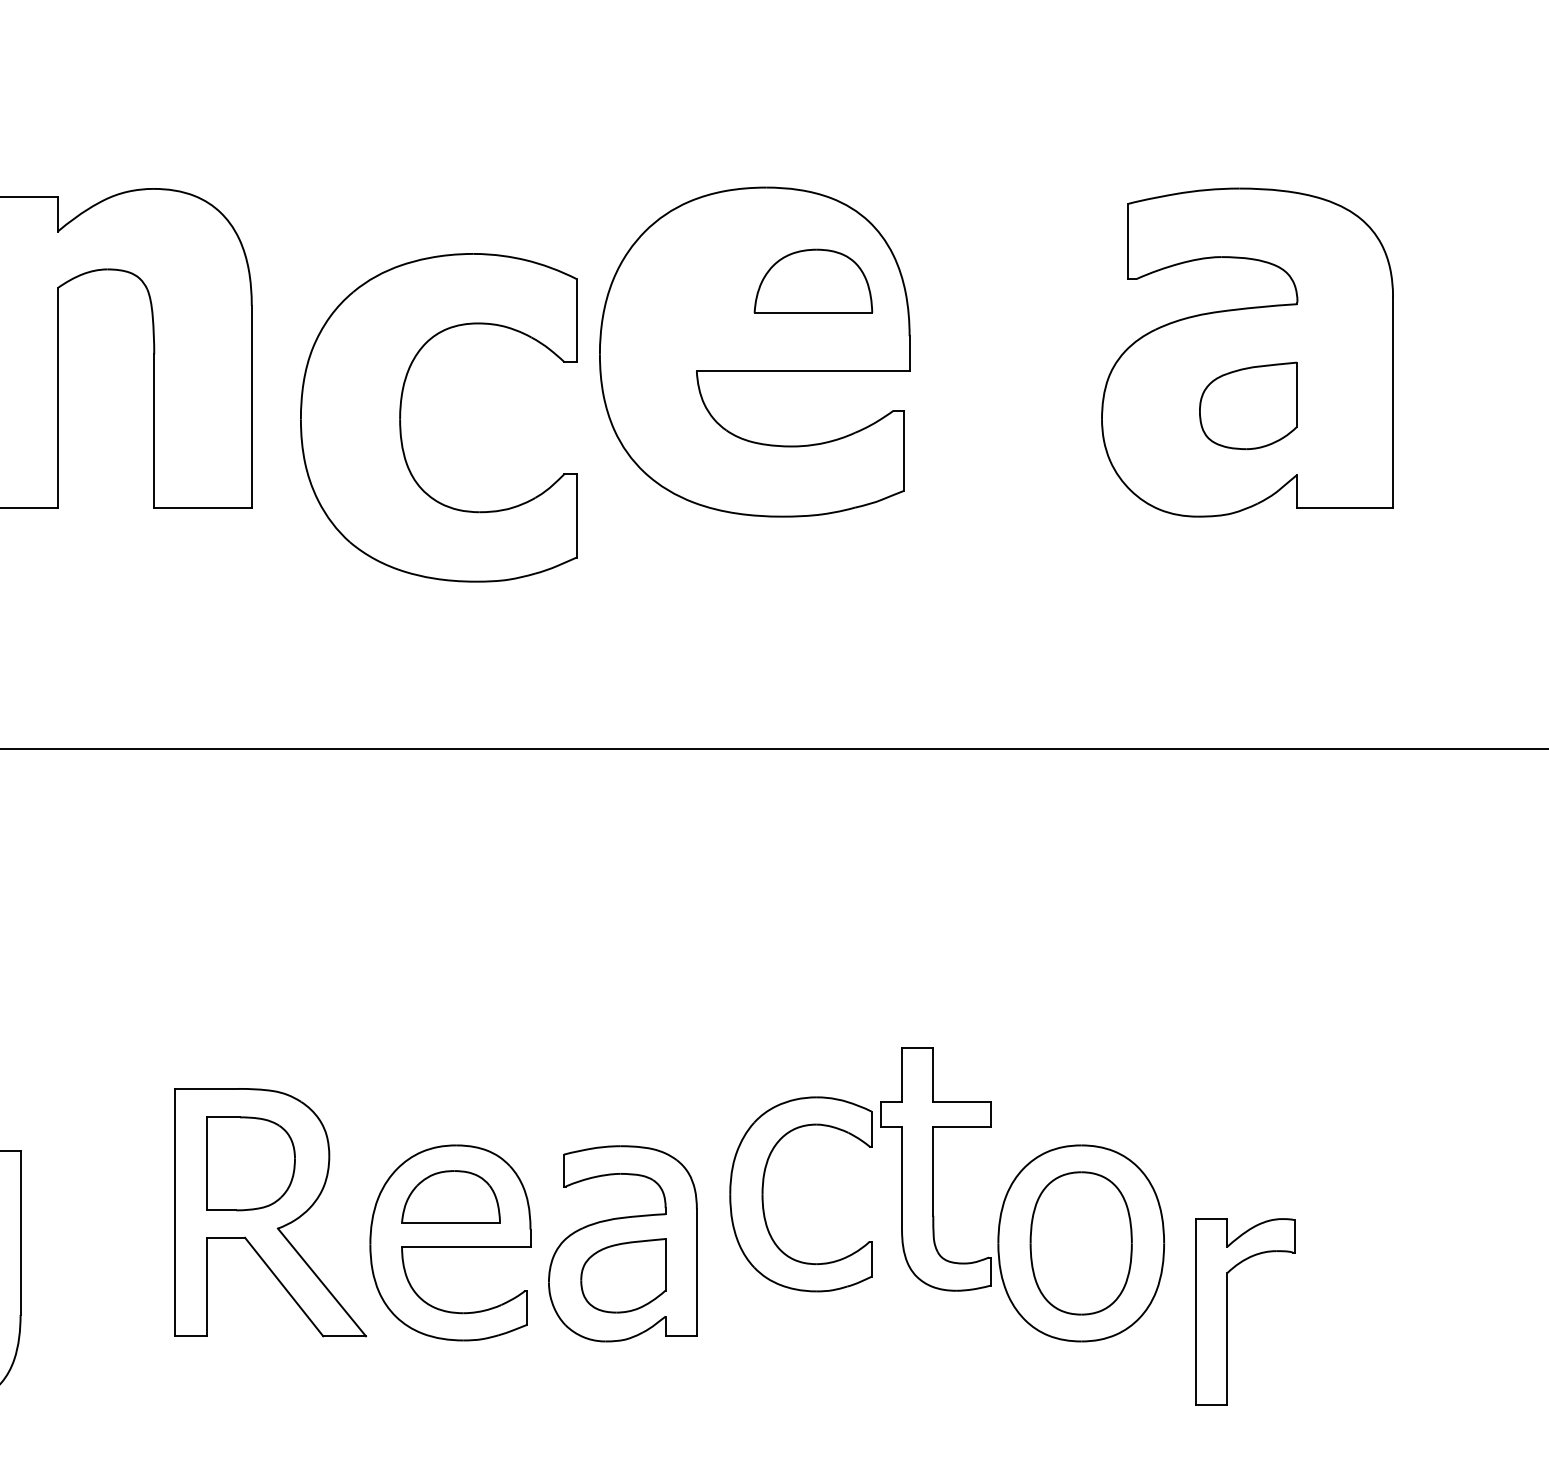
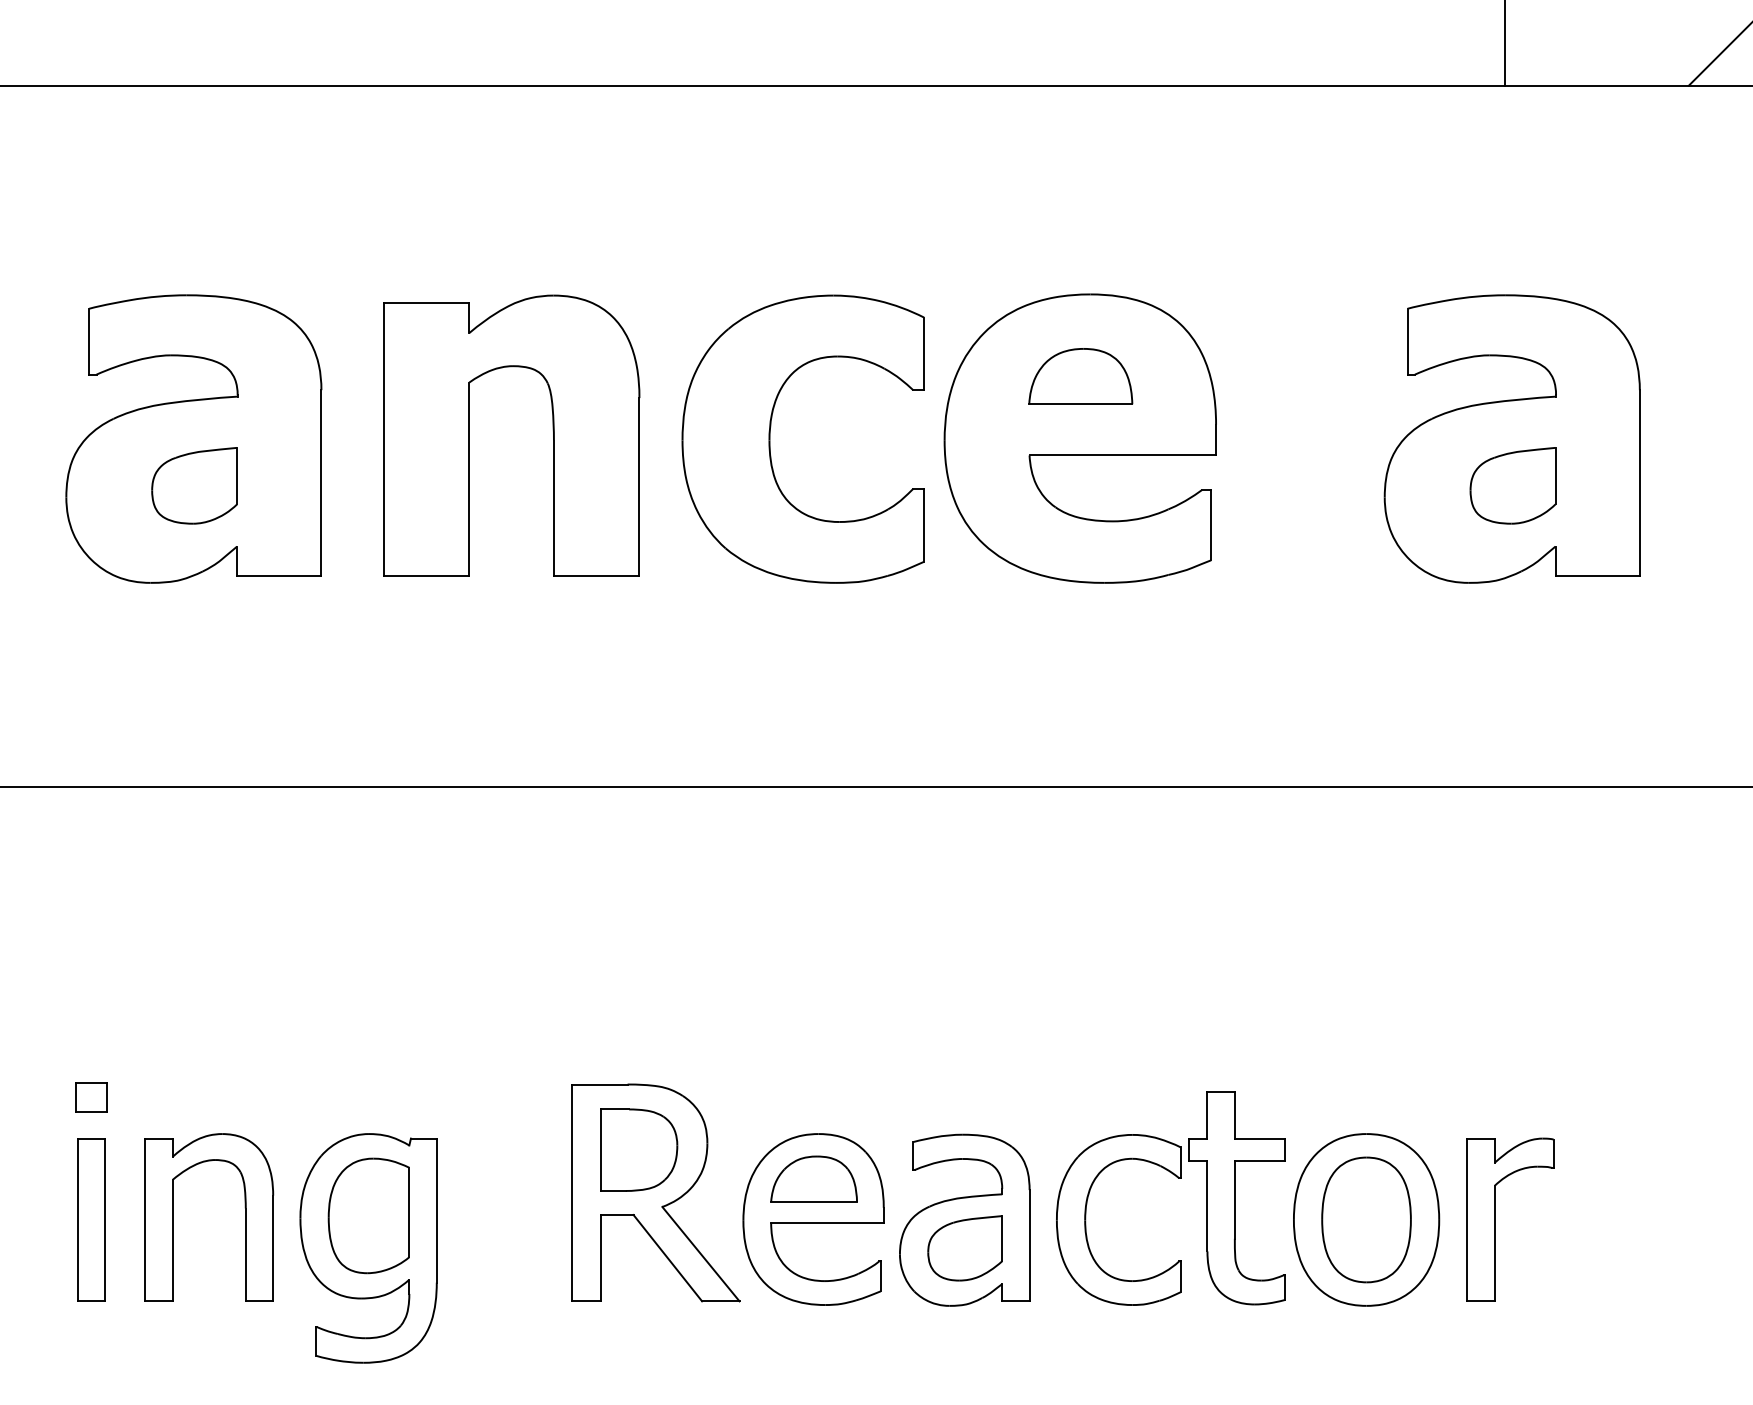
part: (813, 281) -> (1080, 376), moved
part: (401, 416) -> (770, 438), moved
part: (867, 1147) -> (1177, 1178), moved
part: (1228, 1311) -> (1495, 1219), moved

